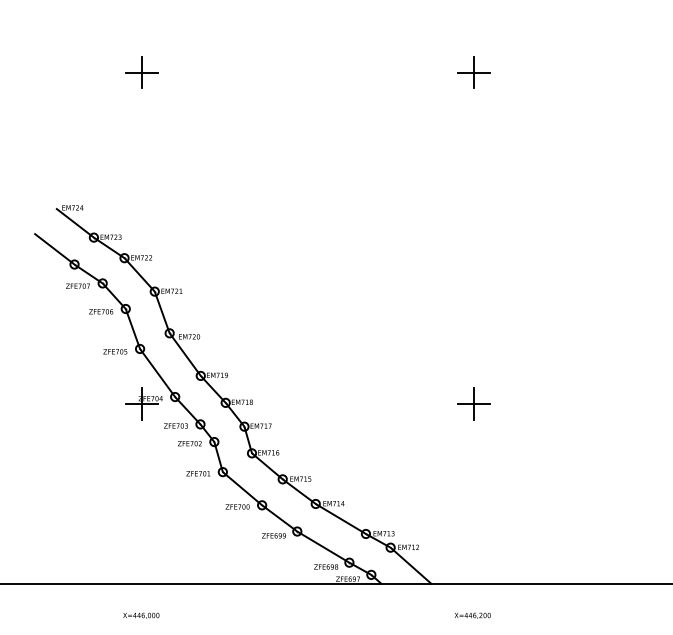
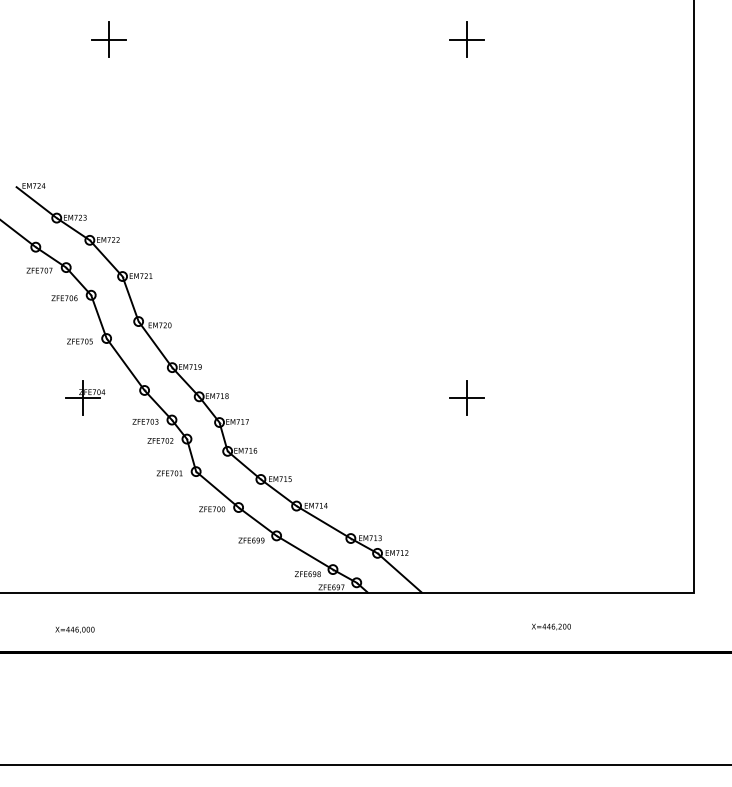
part: (144, 403) -> (85, 397), moved
text: (140, 615) -> (74, 629), moved
text: (472, 615) -> (551, 626), moved

